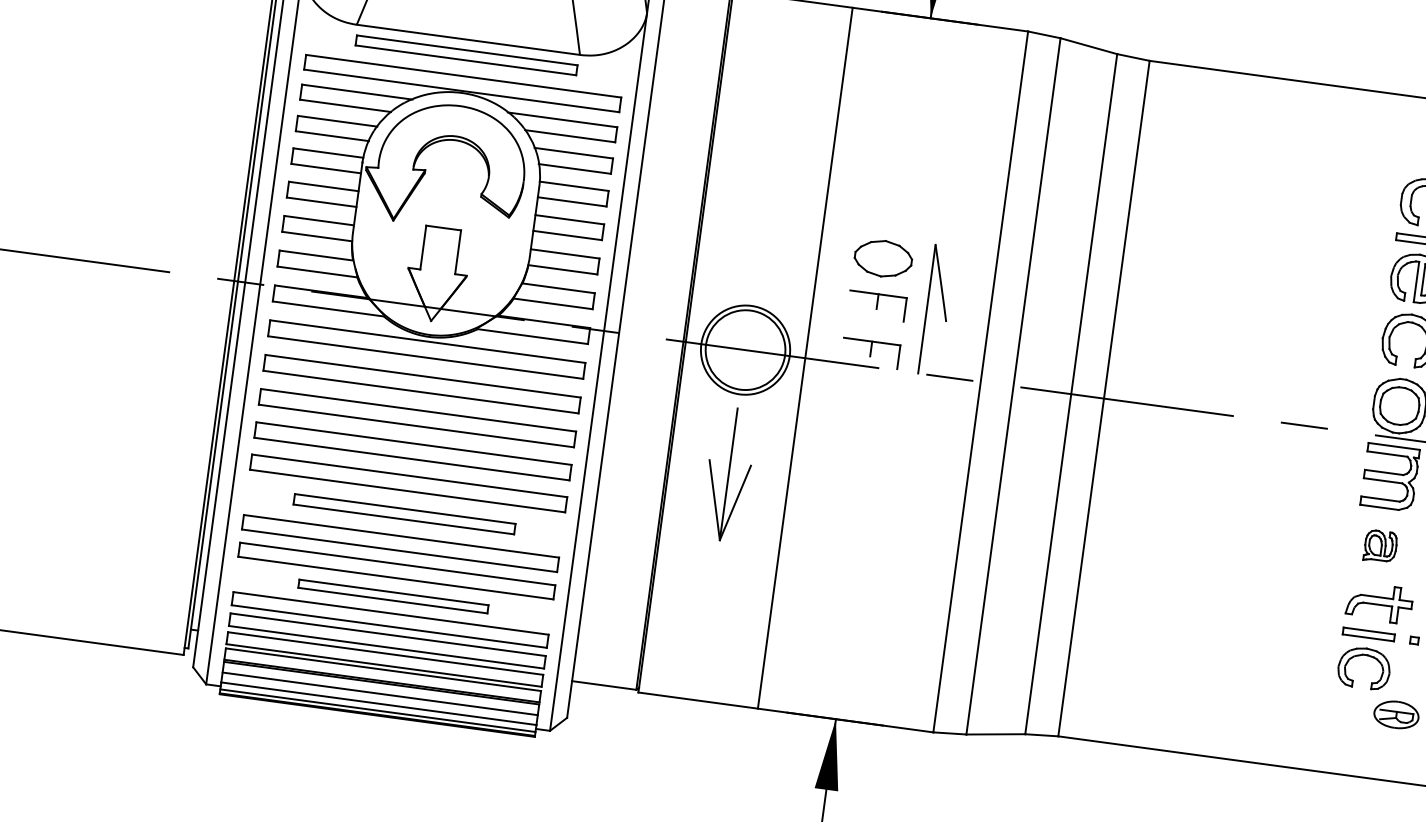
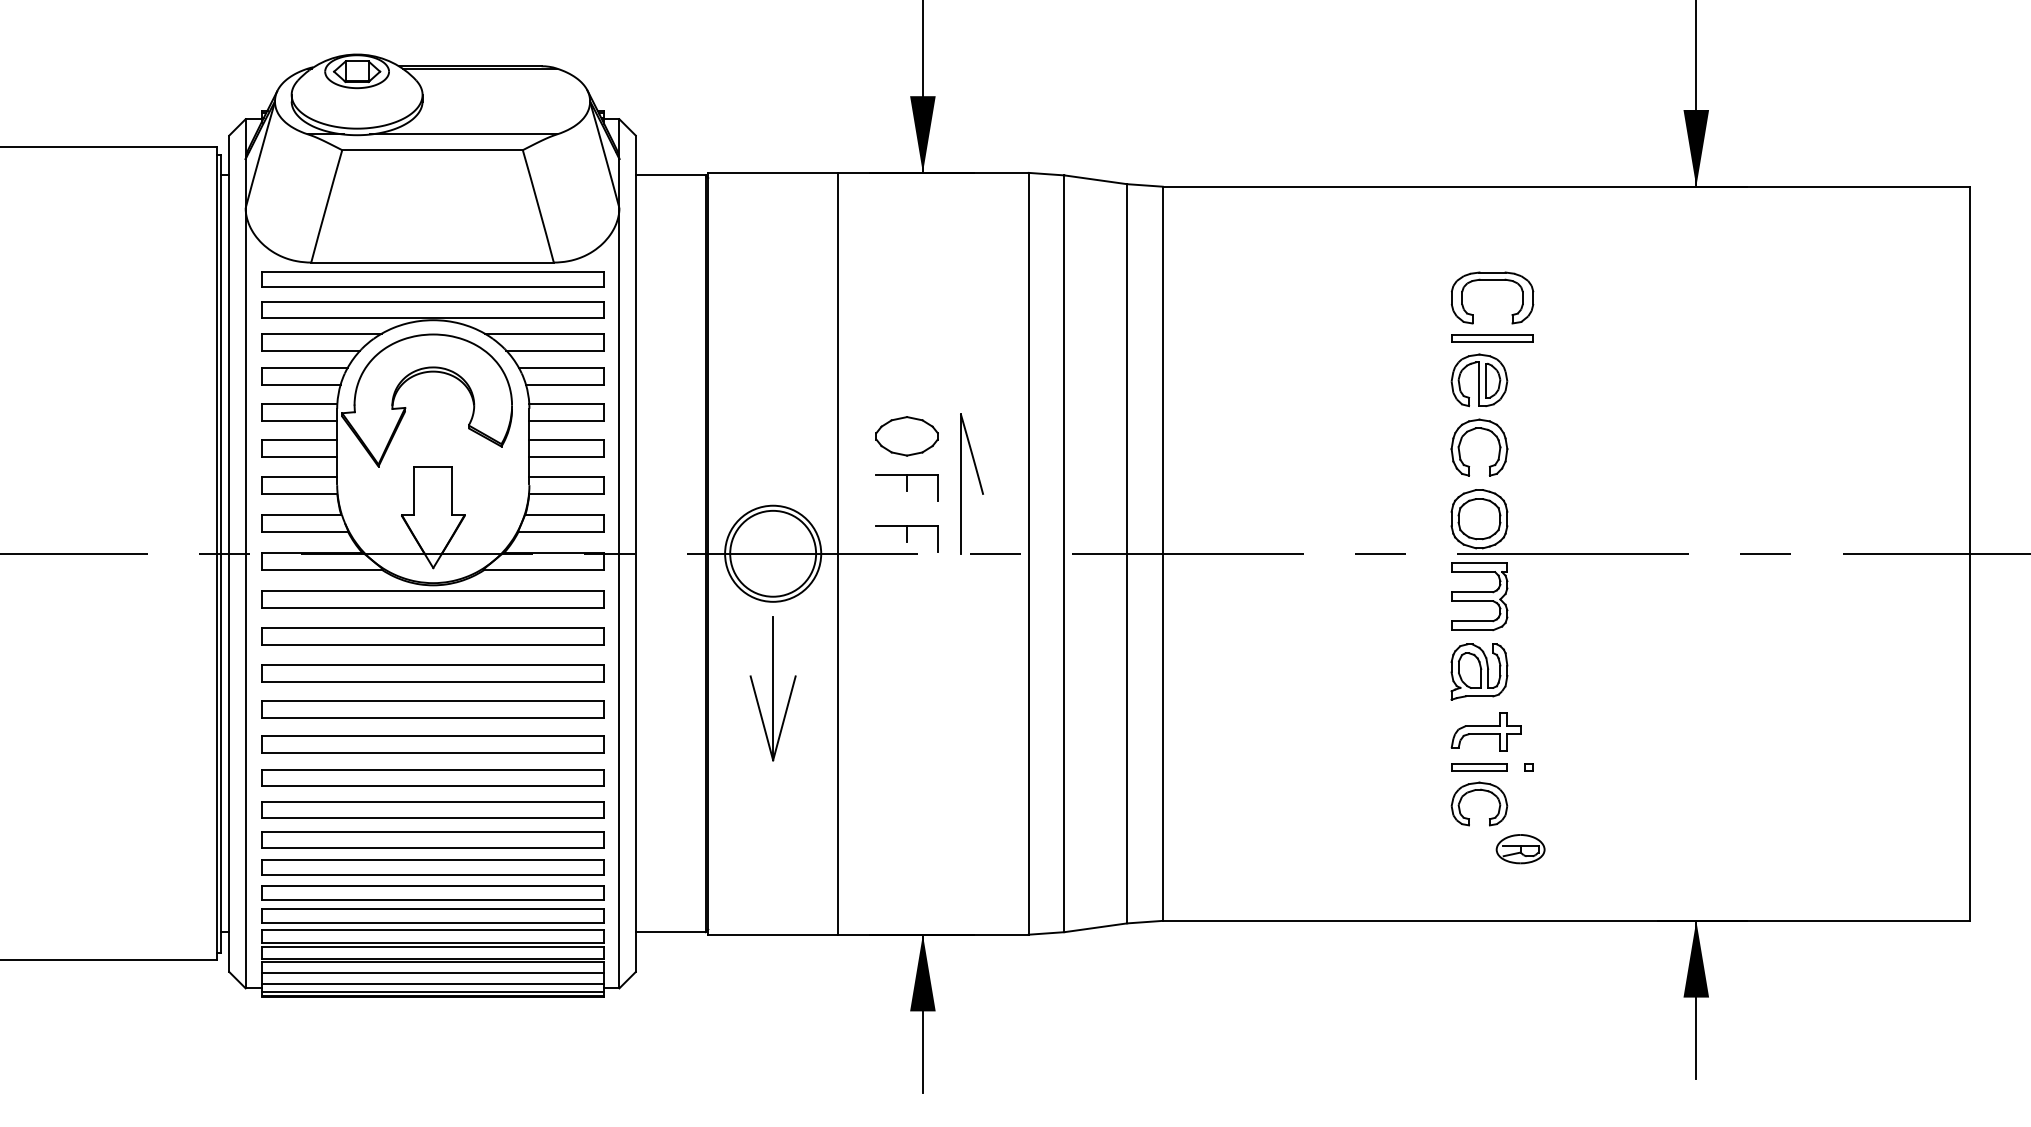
part: (466, 55) -> (432, 279), size x1.43
part: (404, 513) -> (432, 777), size x1.43
part: (1380, 546) -> (1479, 671), size x1.67
part: (393, 596) -> (432, 867), size x1.67

